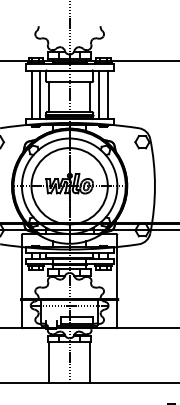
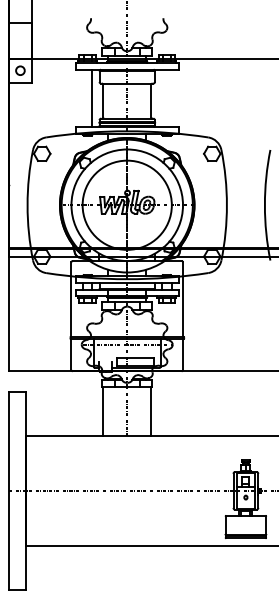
line: (31, 94) -> (82, 98), removed
line: (99, 94) -> (162, 98), removed
line: (107, 94) -> (171, 98), removed

